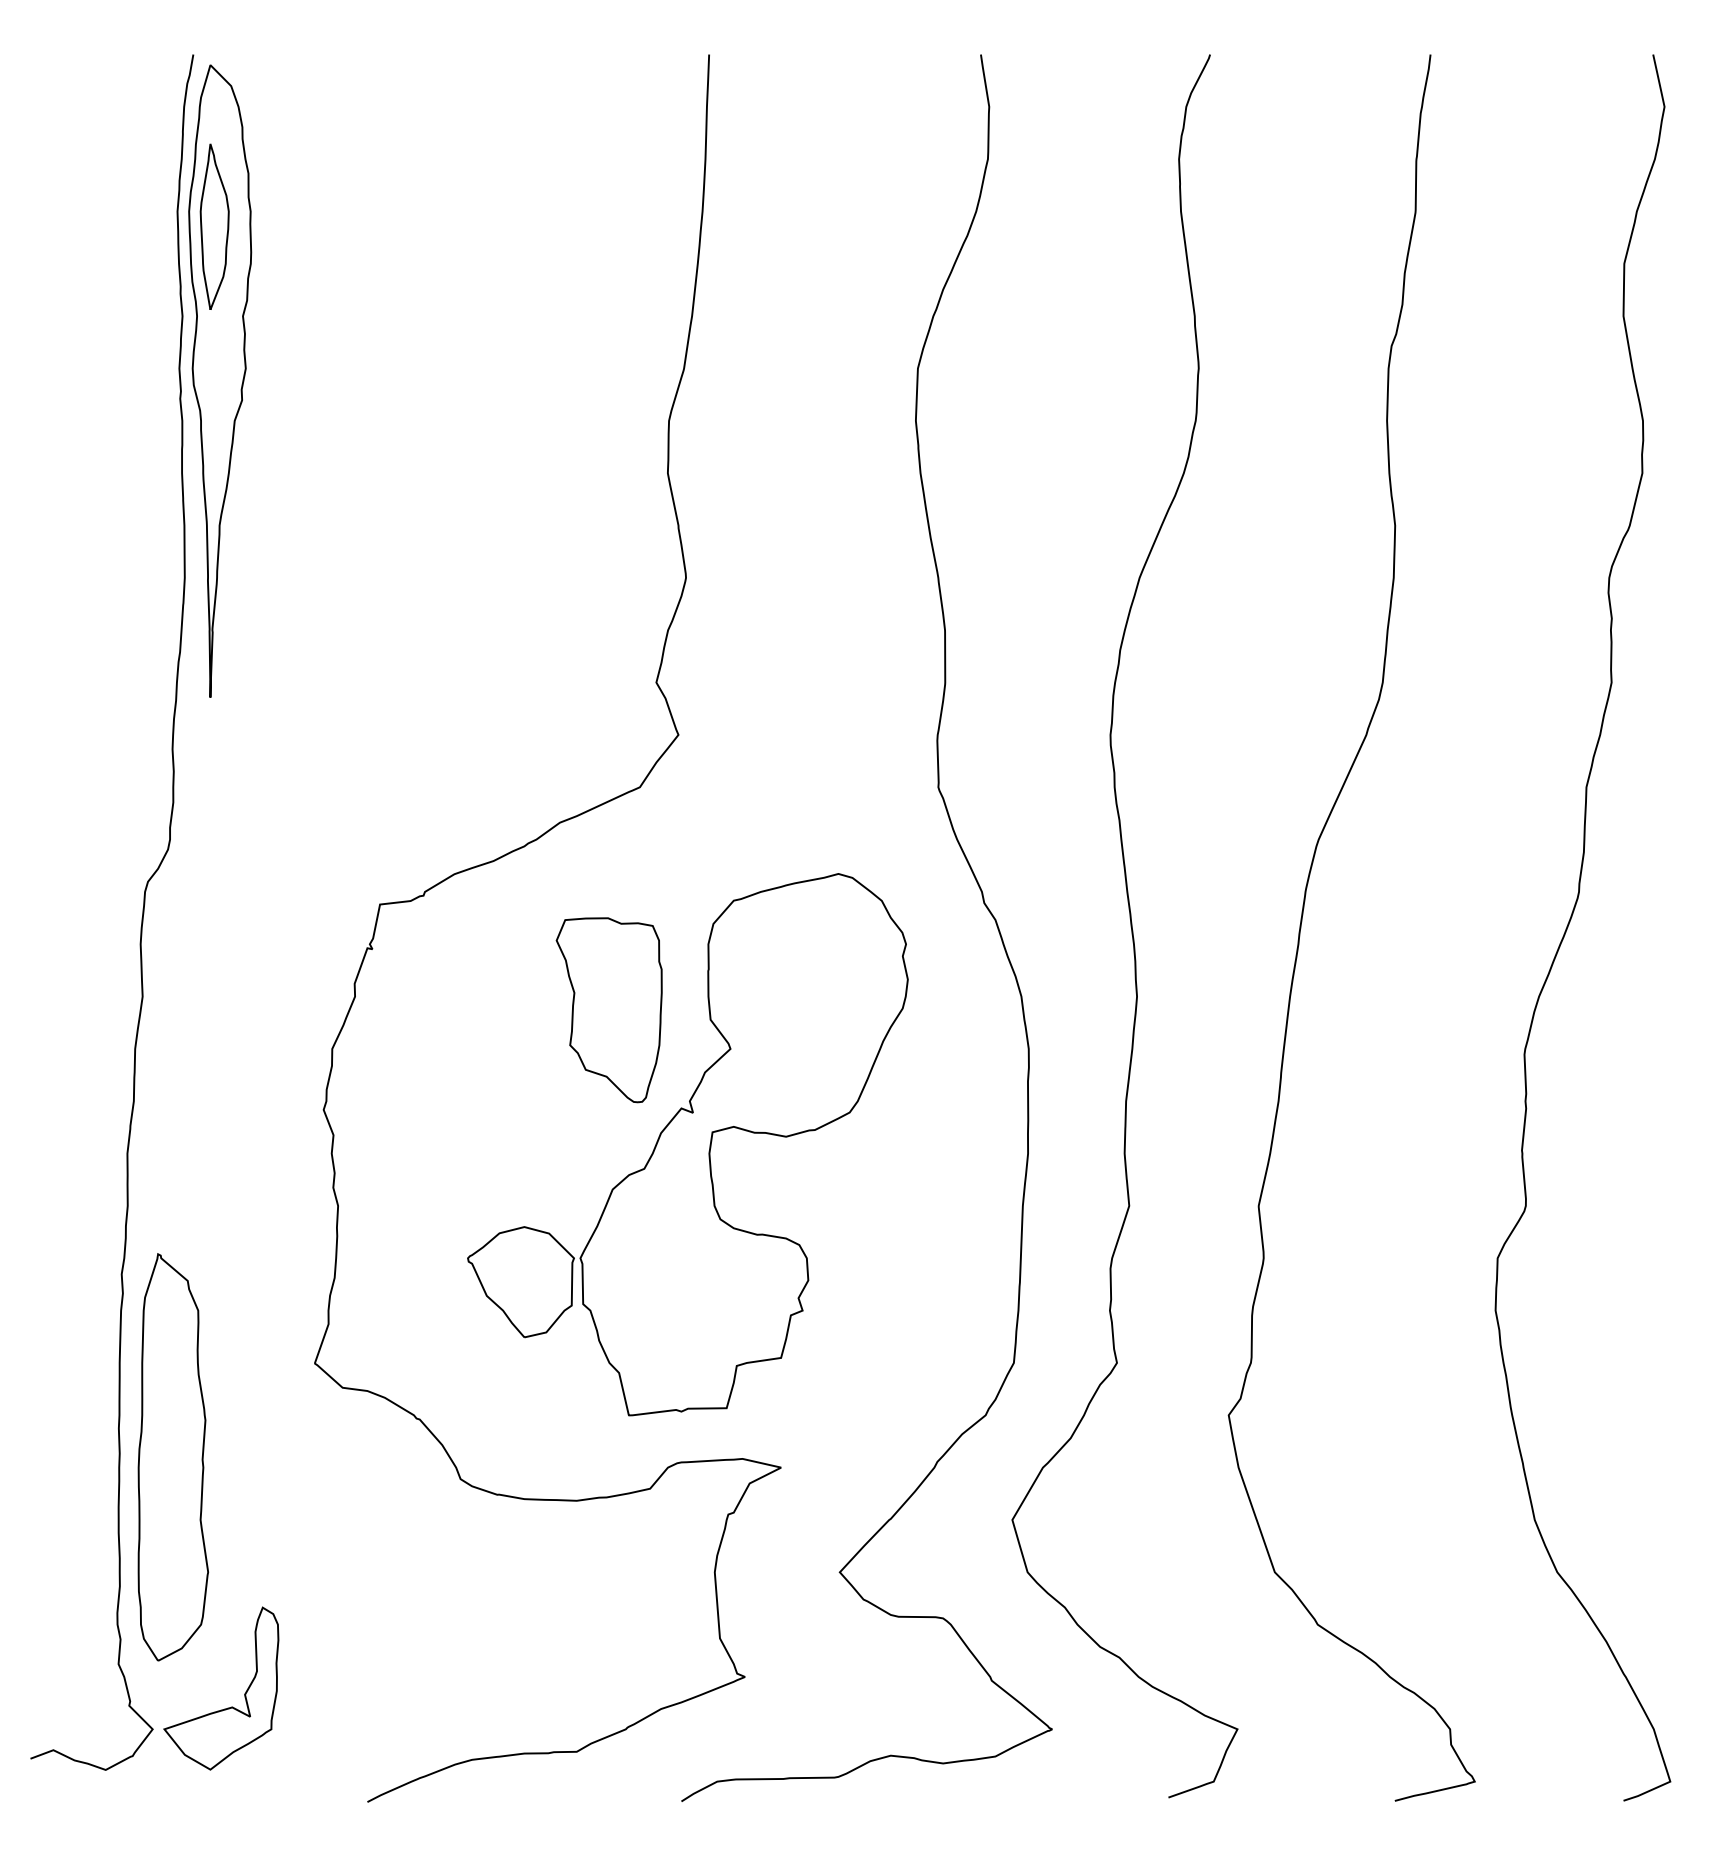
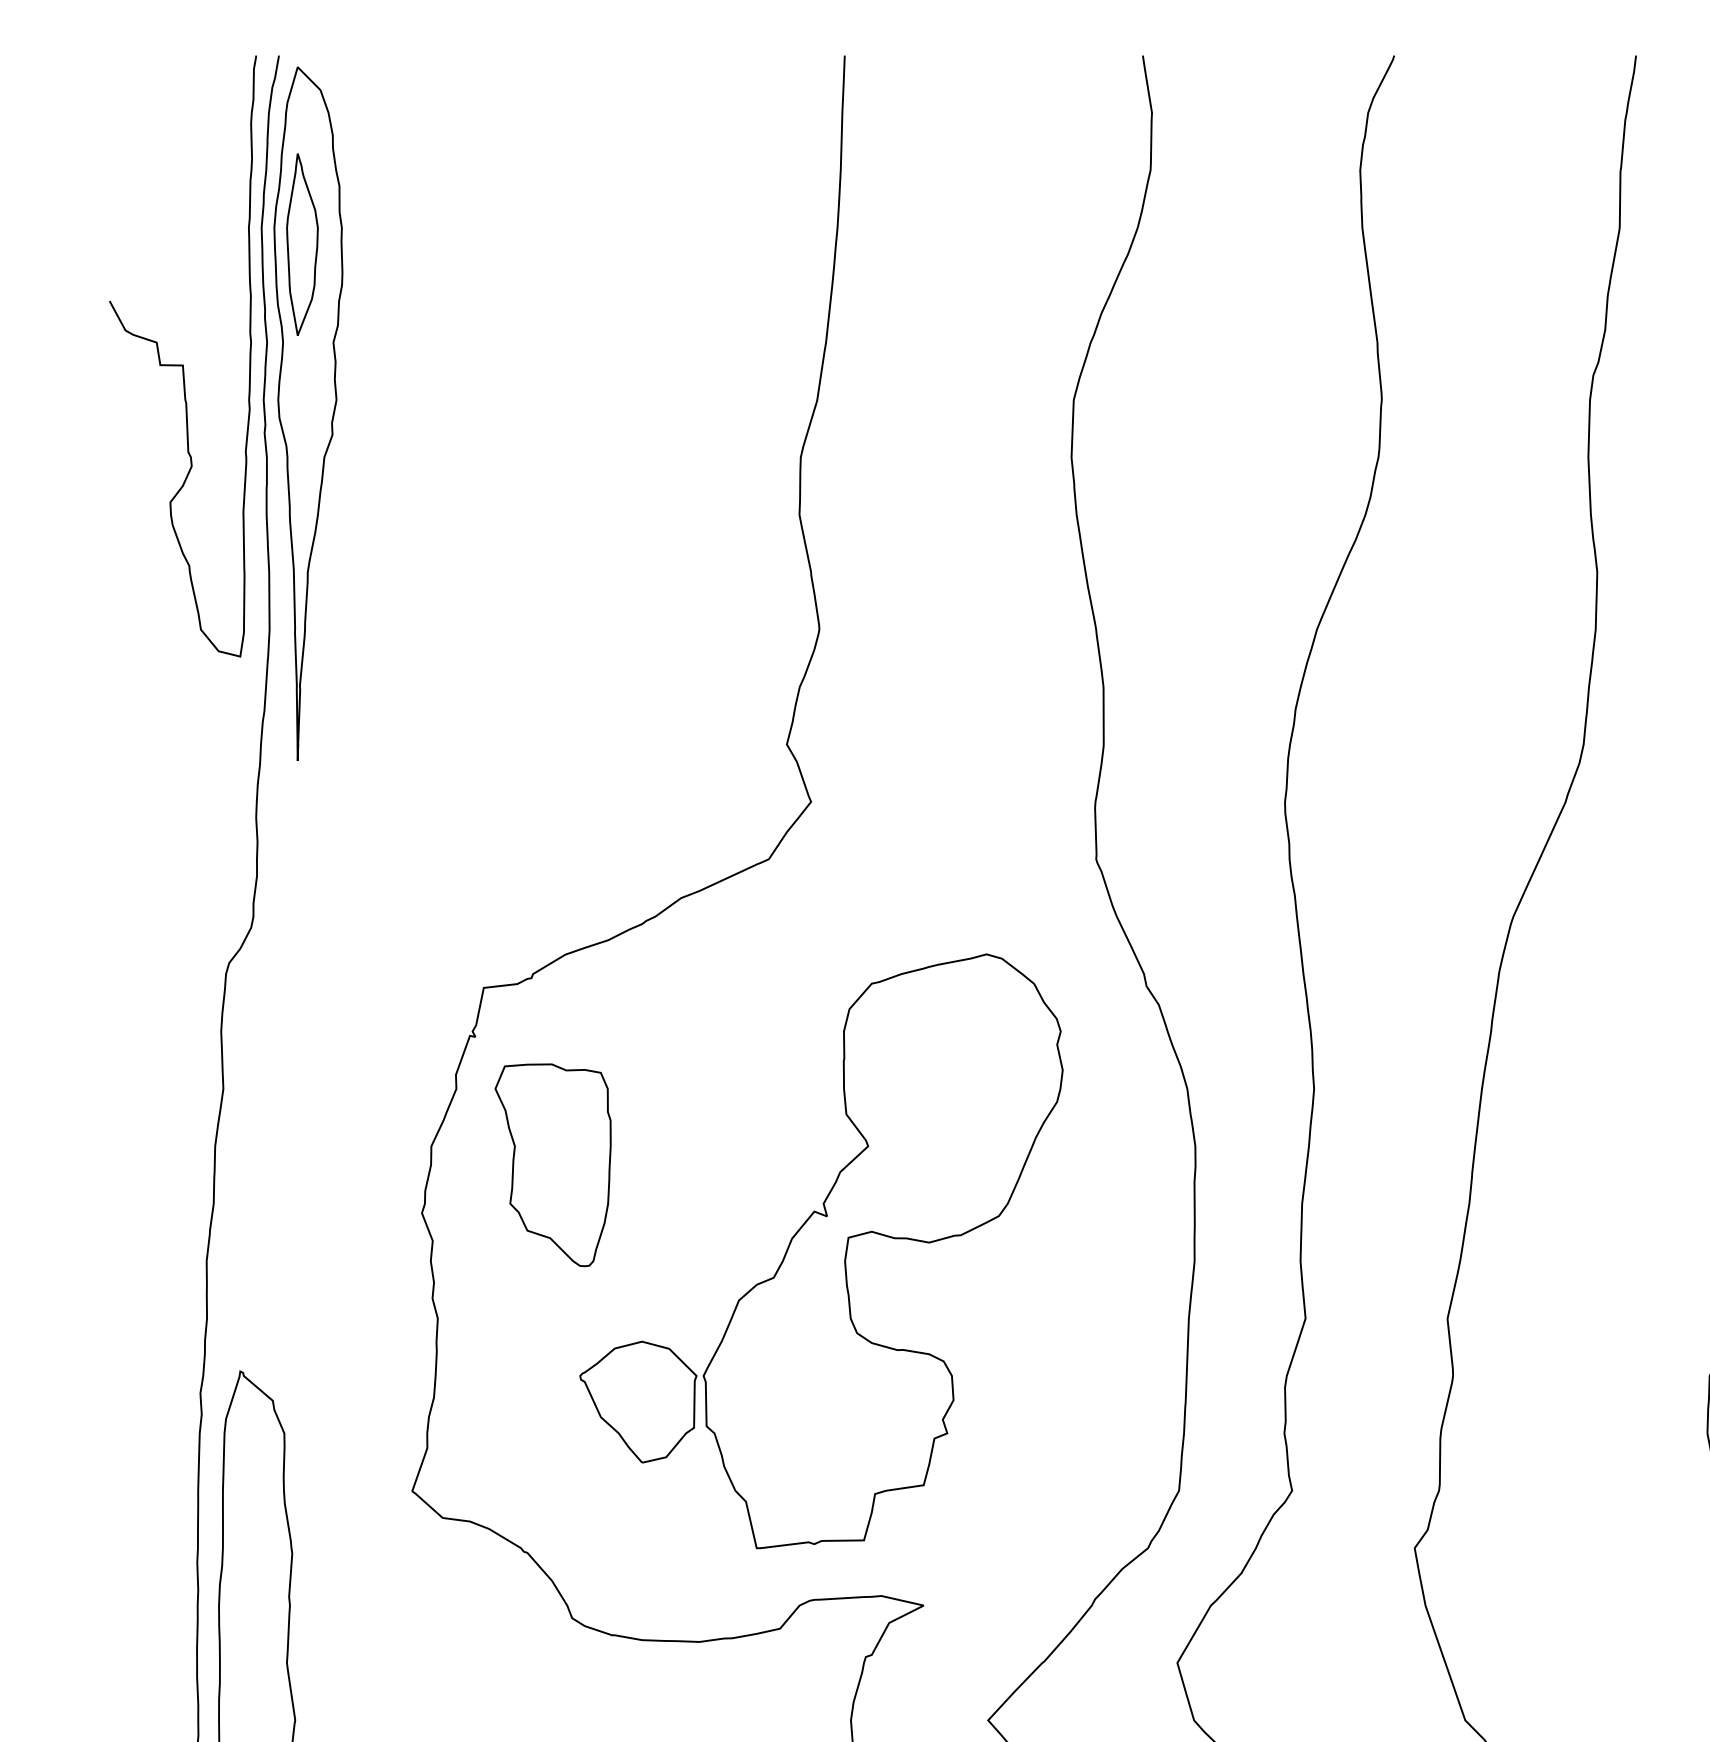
curve: (105, 336) -> (182, 364), added
part: (608, 1010) -> (552, 1165), moved

